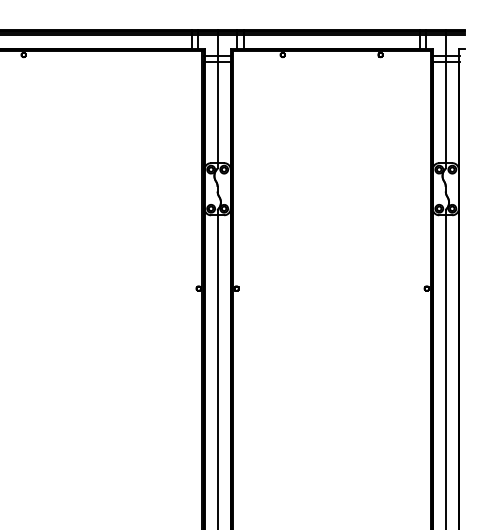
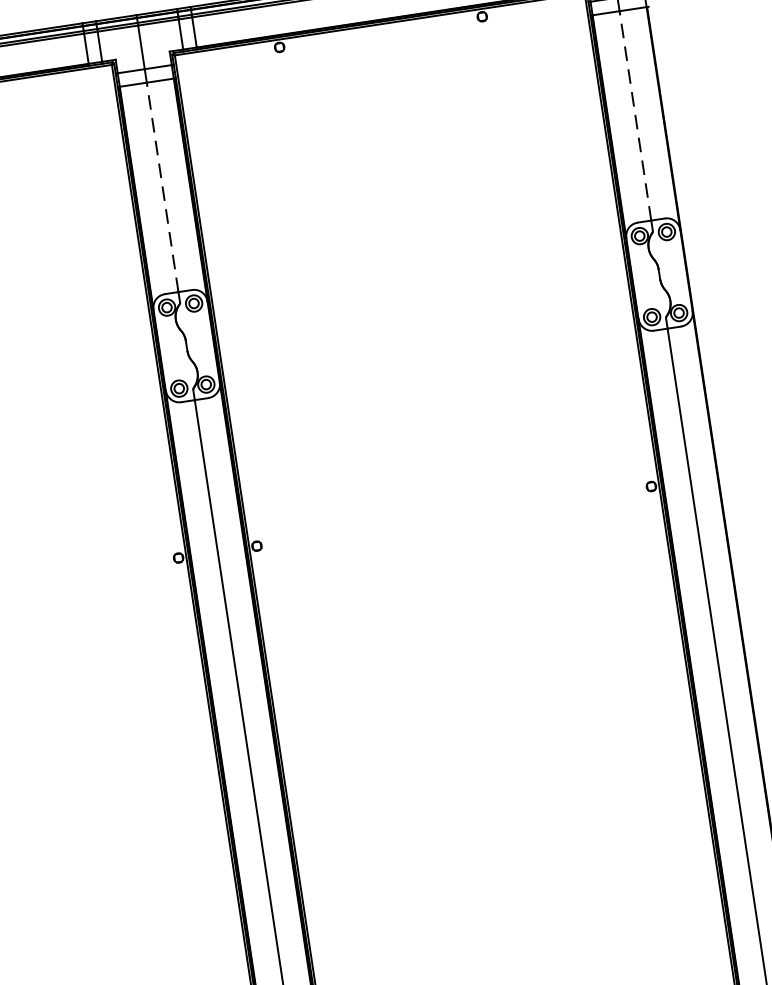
line: (217, 112) -> (162, 187), solid -> dashed
line: (445, 112) -> (634, 115), solid -> dashed

